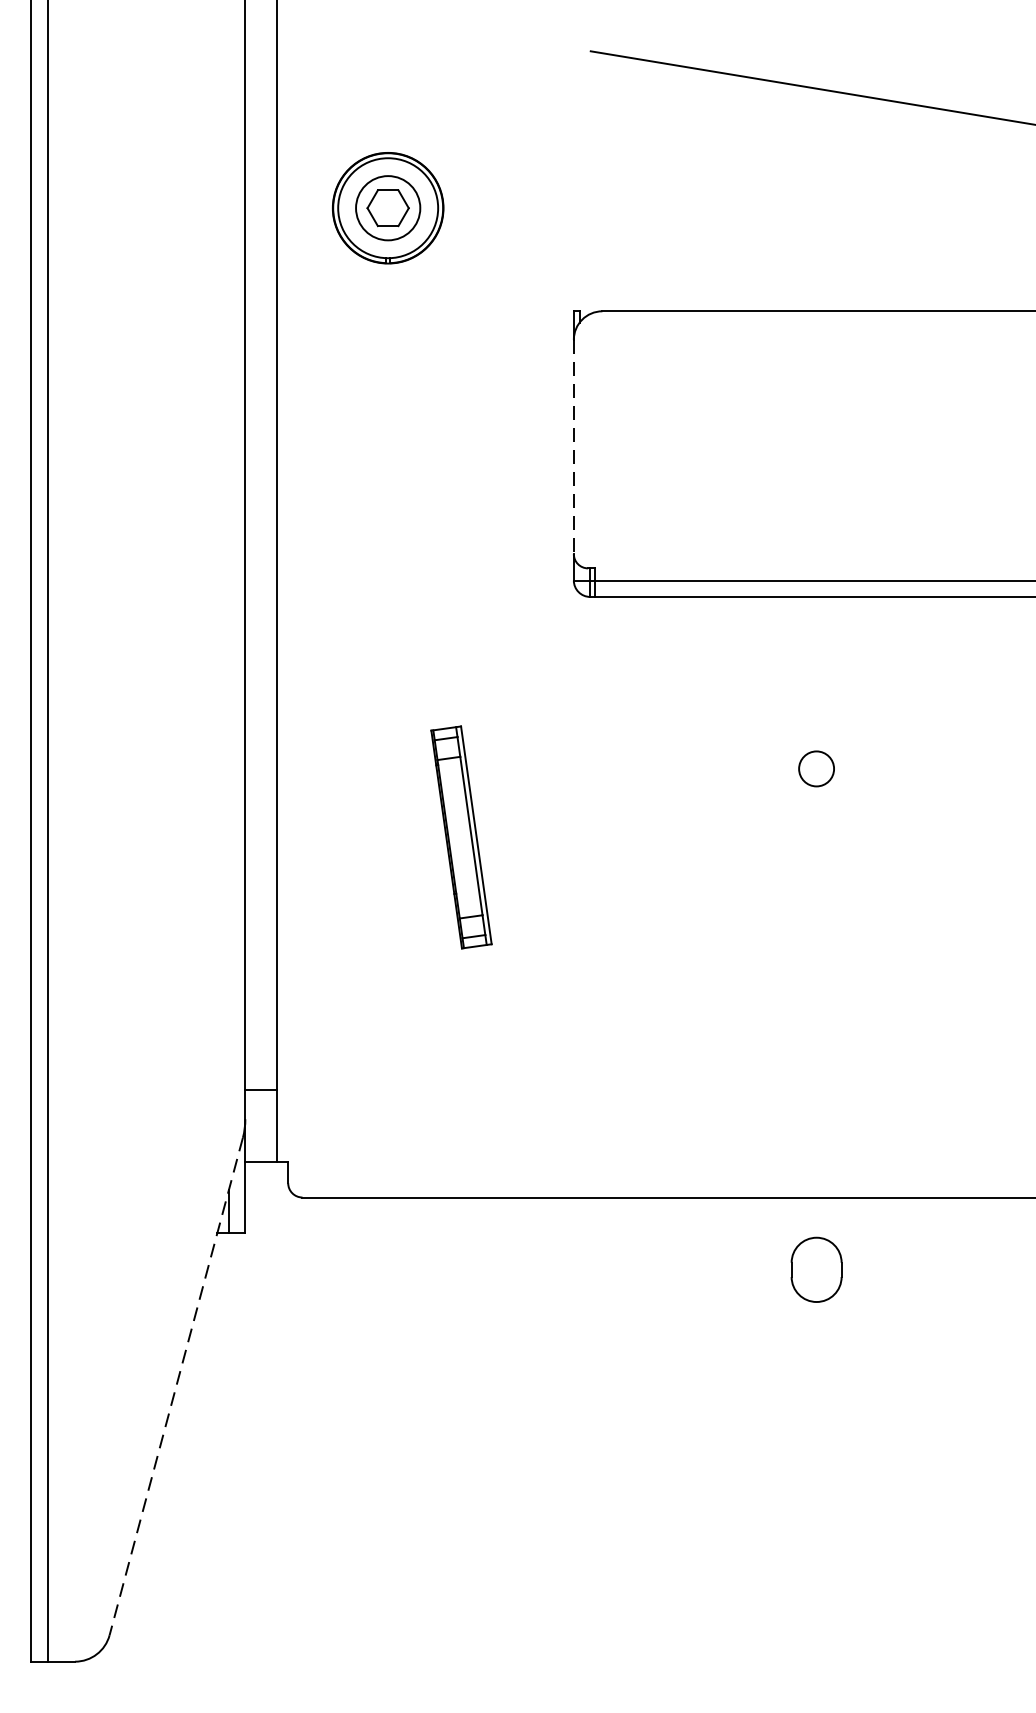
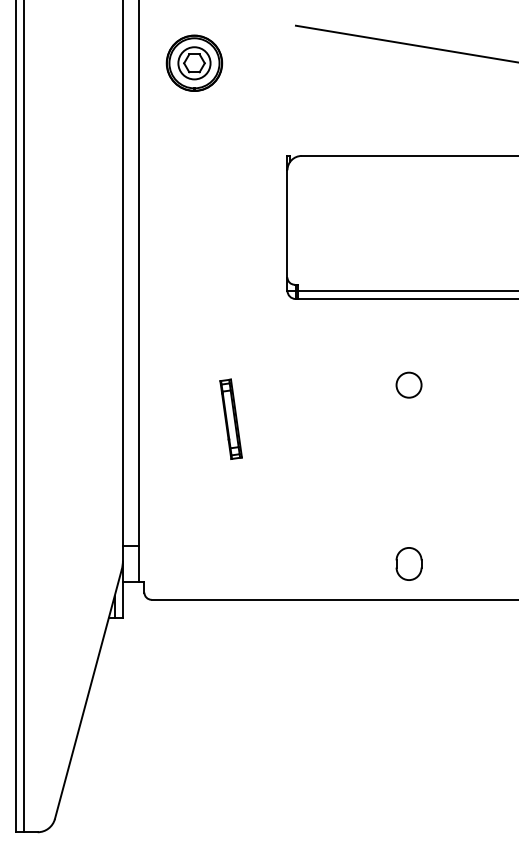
part: (388, 206) -> (194, 62), moved
line: (573, 446) -> (287, 223), dashed -> solid
circle: (815, 767) -> (408, 384), size x1.43
part: (460, 835) -> (230, 418), size x0.71
part: (815, 1268) -> (408, 563), moved
line: (176, 1386) -> (88, 694), dashed -> solid

